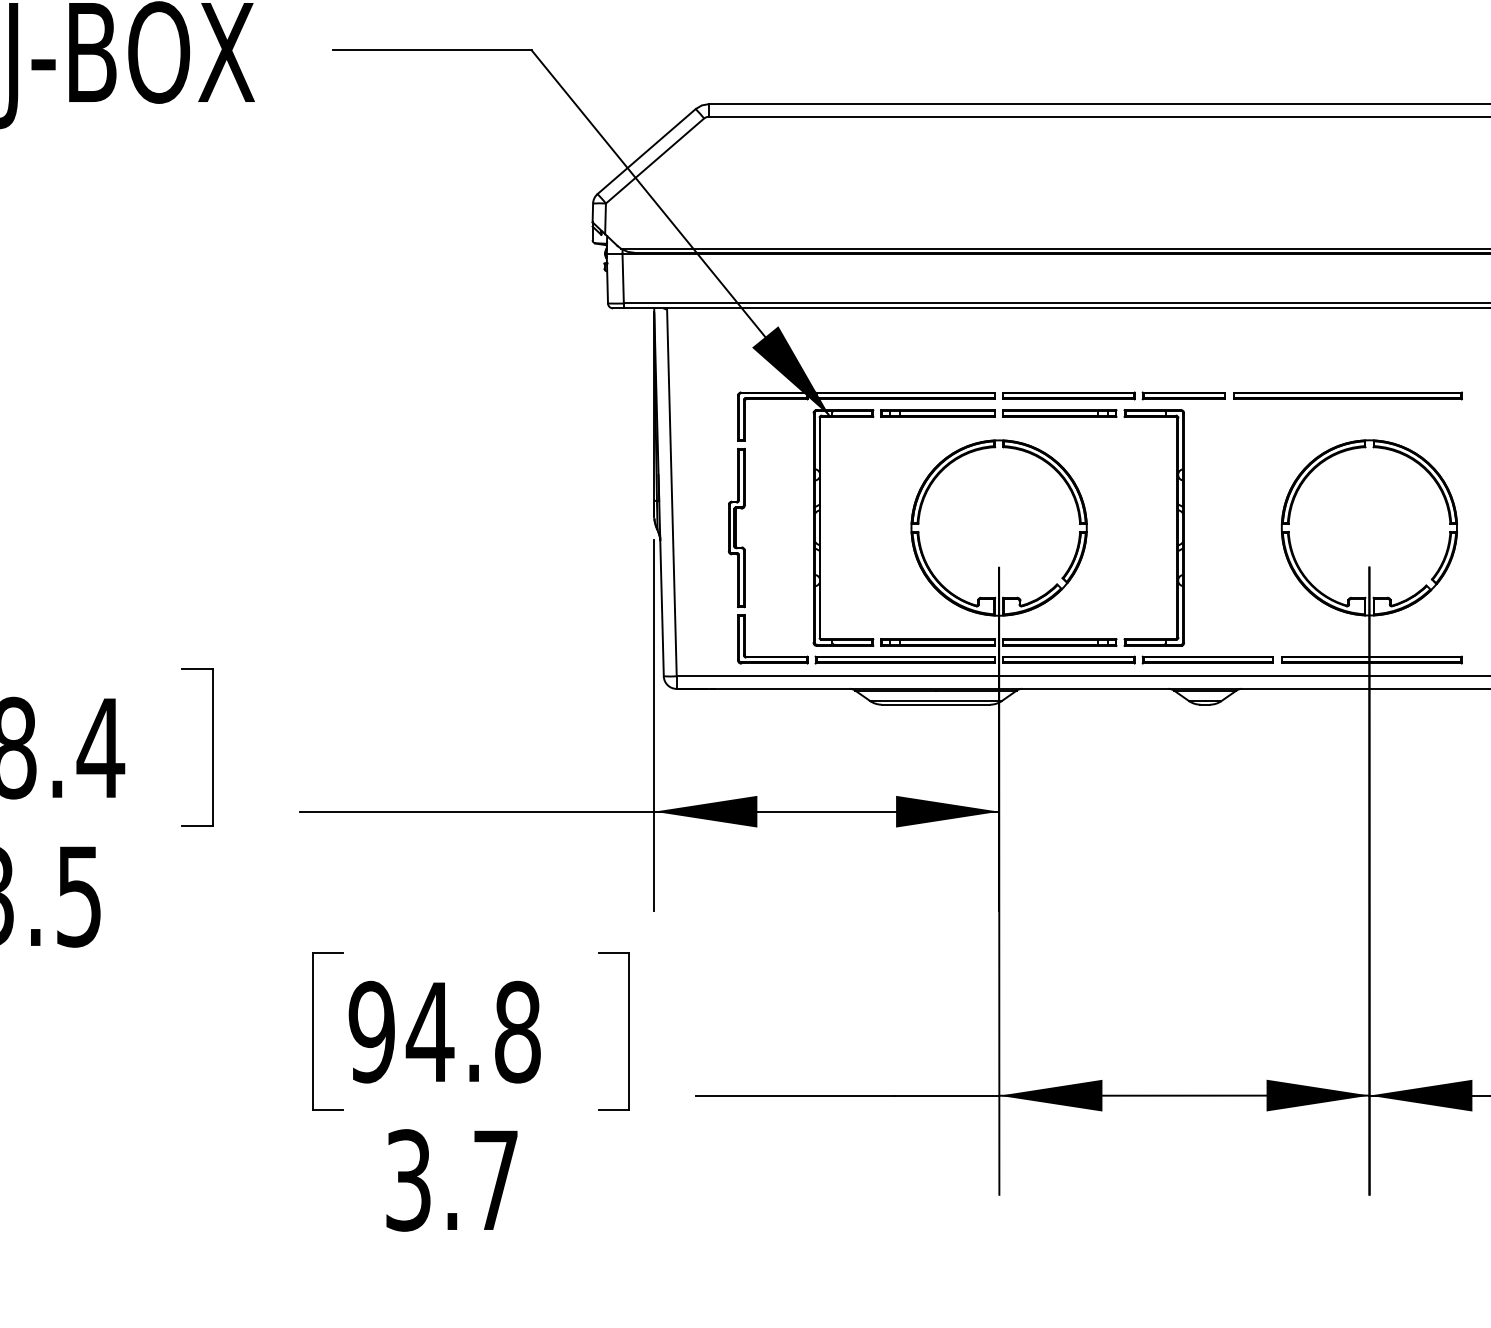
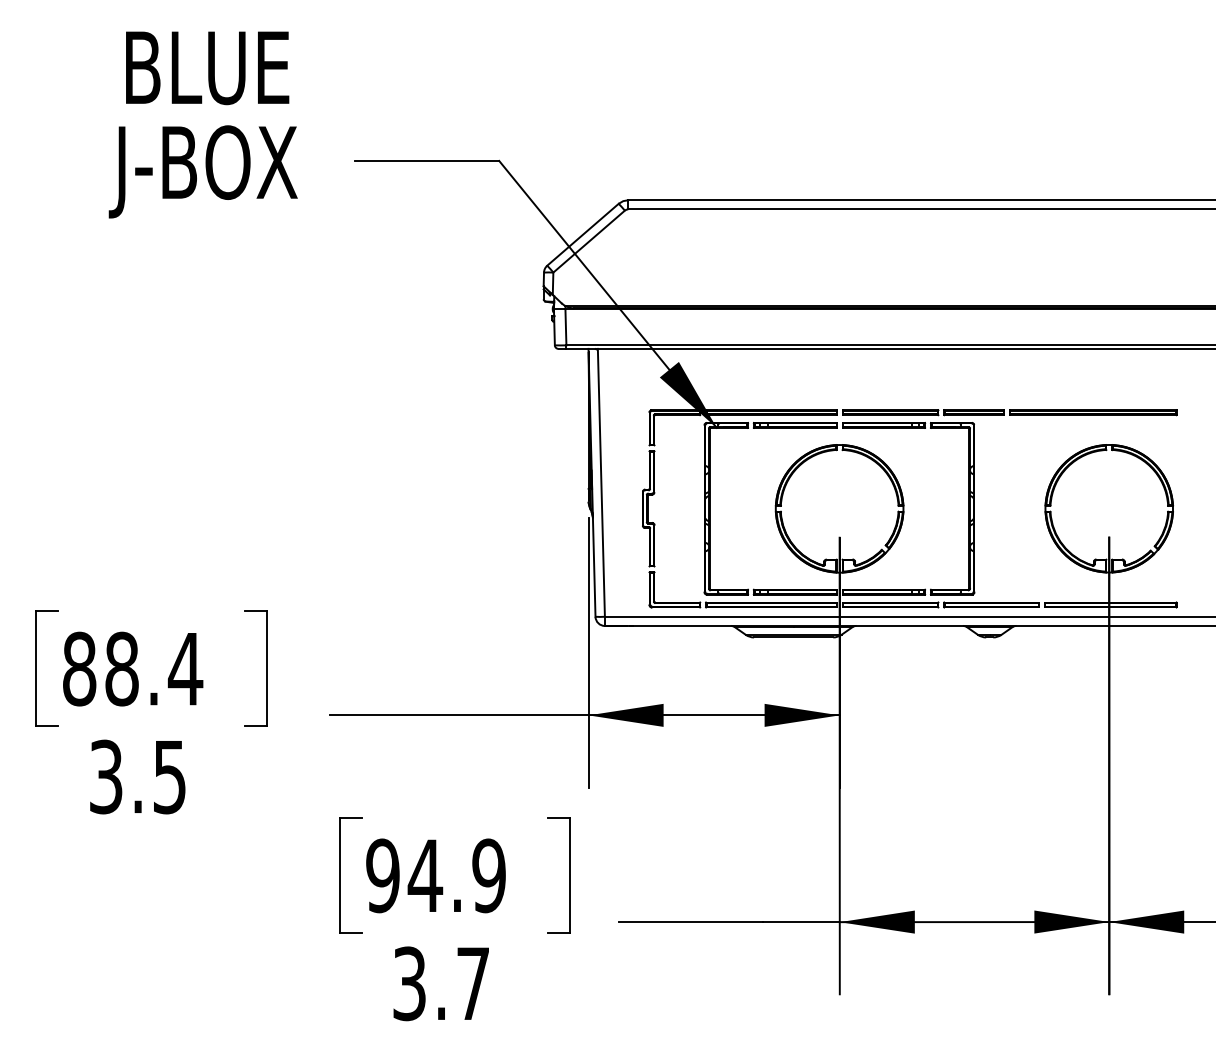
text: (516, 1031) -> (488, 875), 94.8 -> 94.9

